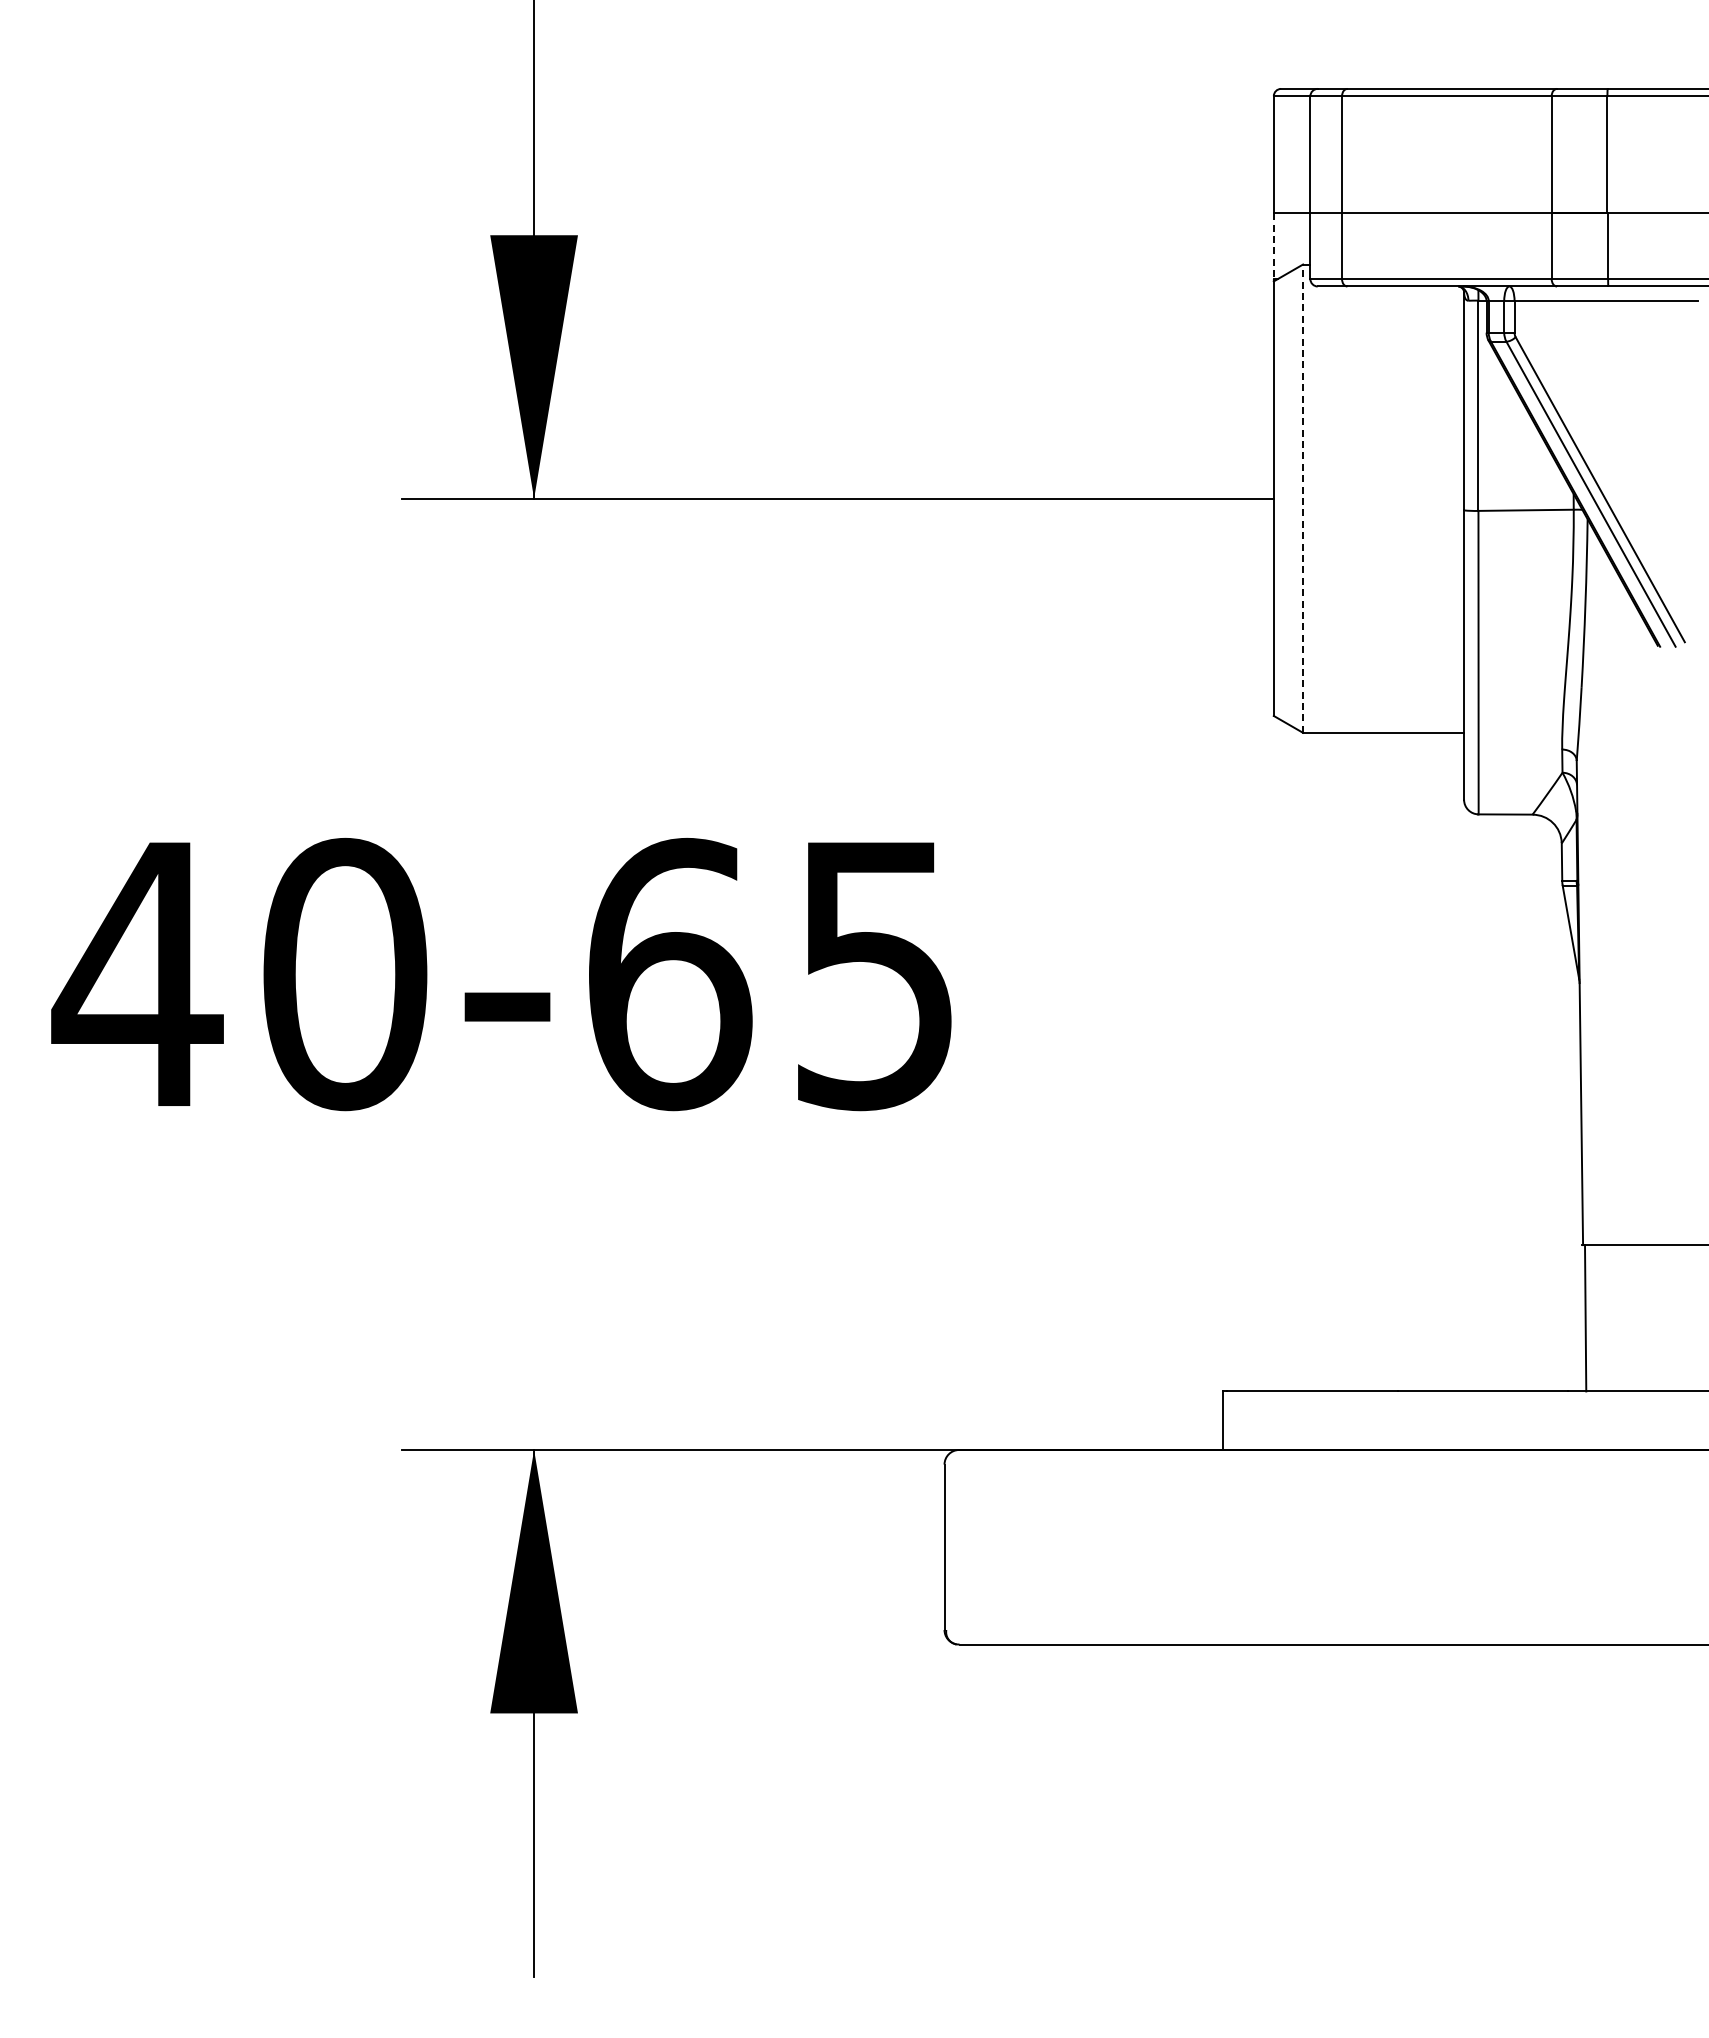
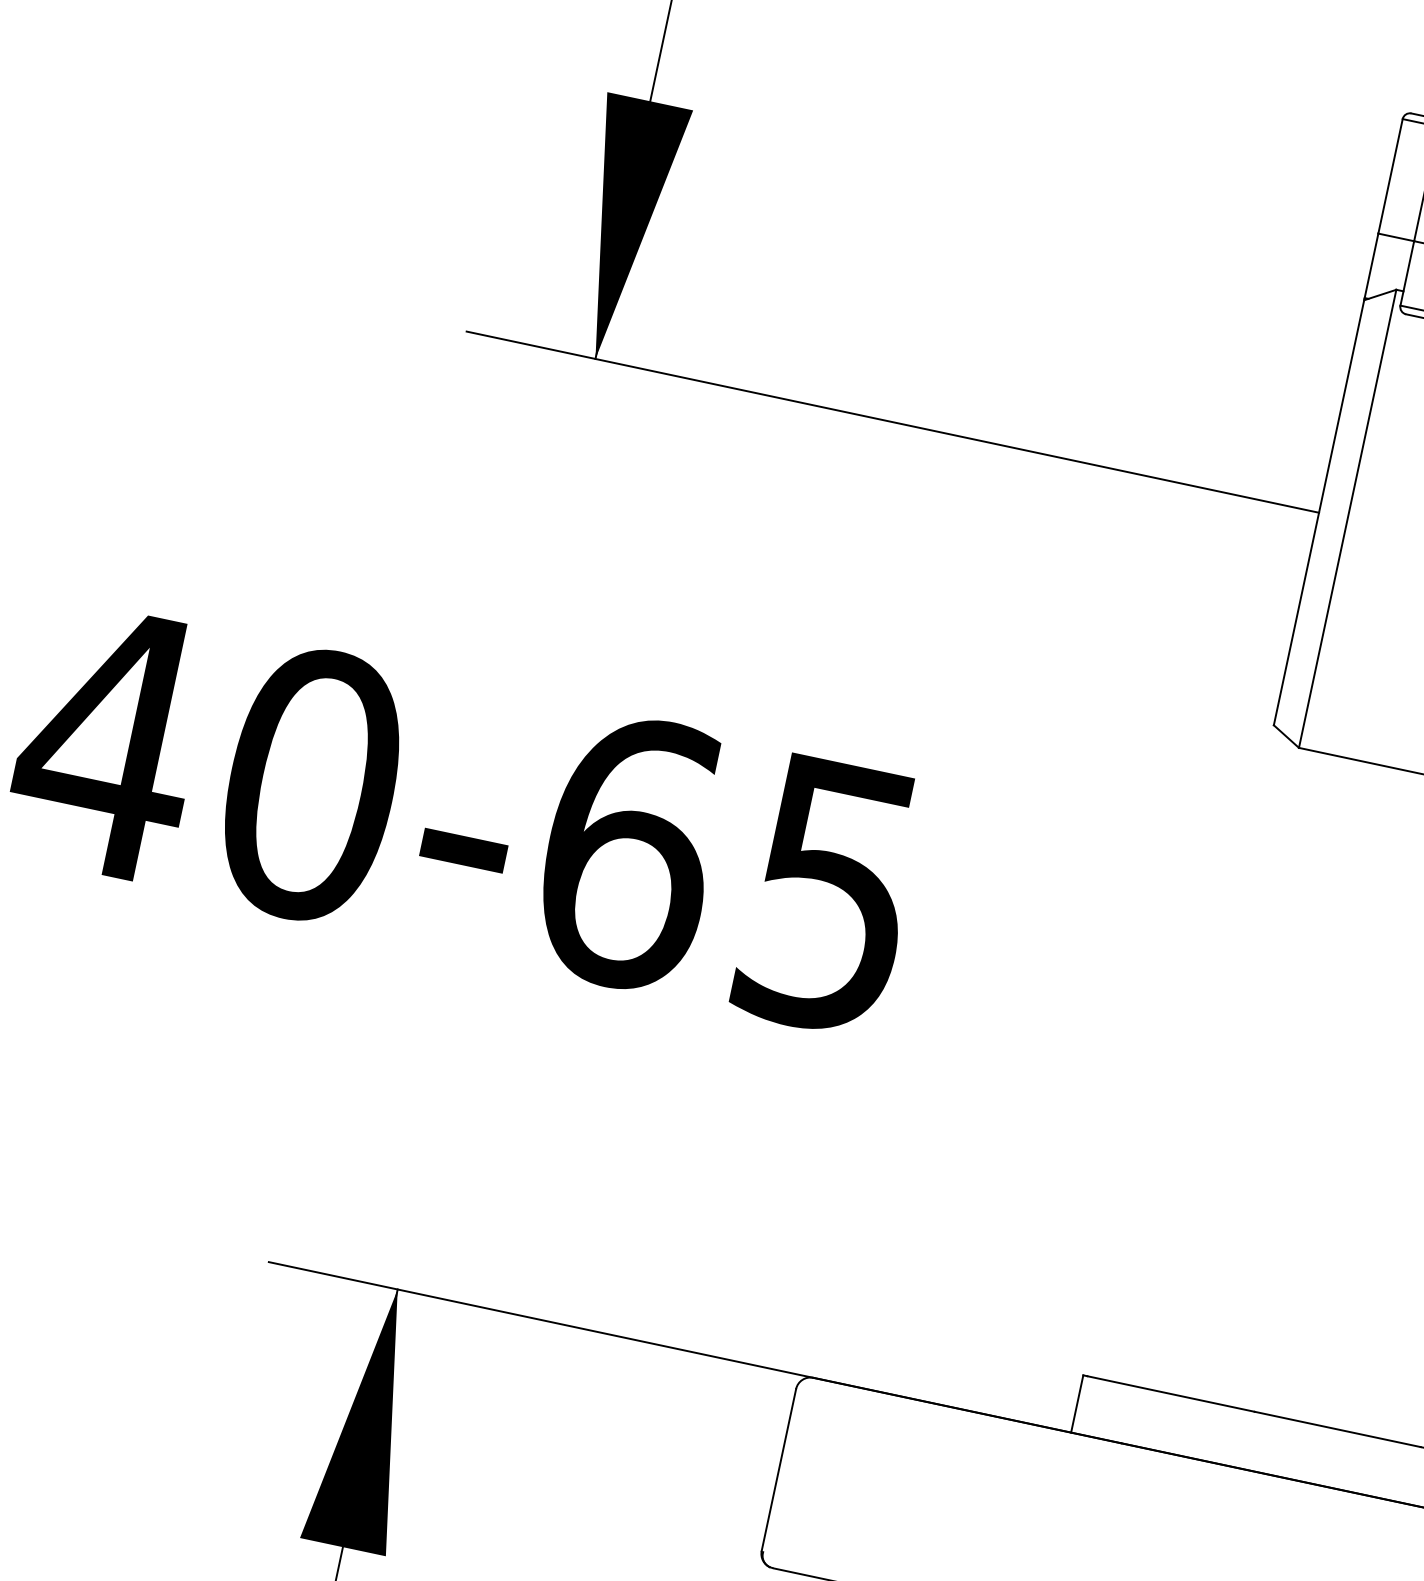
line: (1273, 246) -> (1371, 266), dashed -> solid
line: (1303, 498) -> (1348, 518), dashed -> solid

